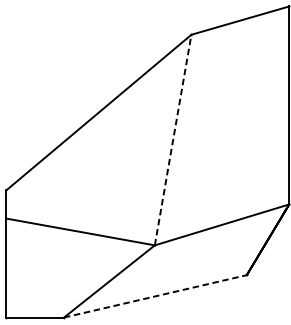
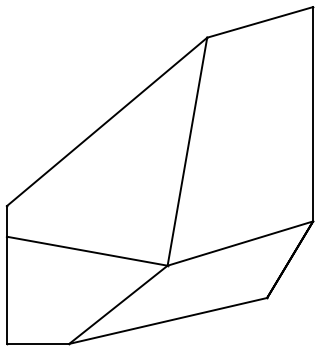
line: (173, 139) -> (187, 151), dashed -> solid
line: (155, 295) -> (168, 320), dashed -> solid

